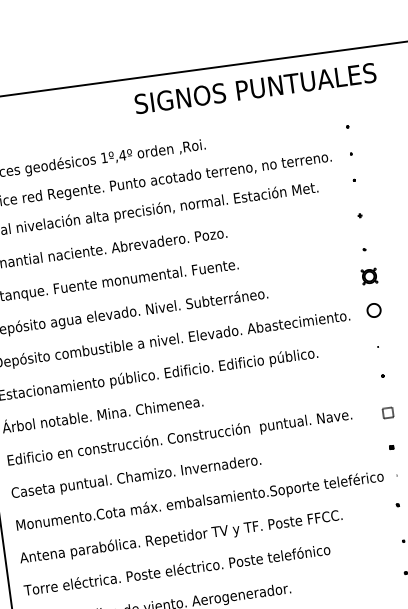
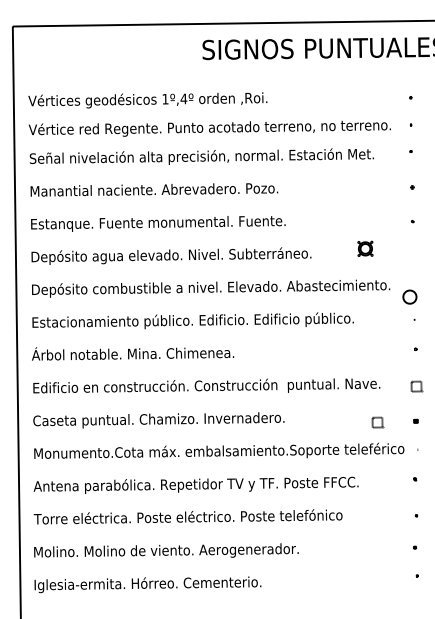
part: (369, 276) -> (365, 248), moved
part: (373, 309) -> (409, 296), moved
part: (353, 453) -> (377, 422), added

